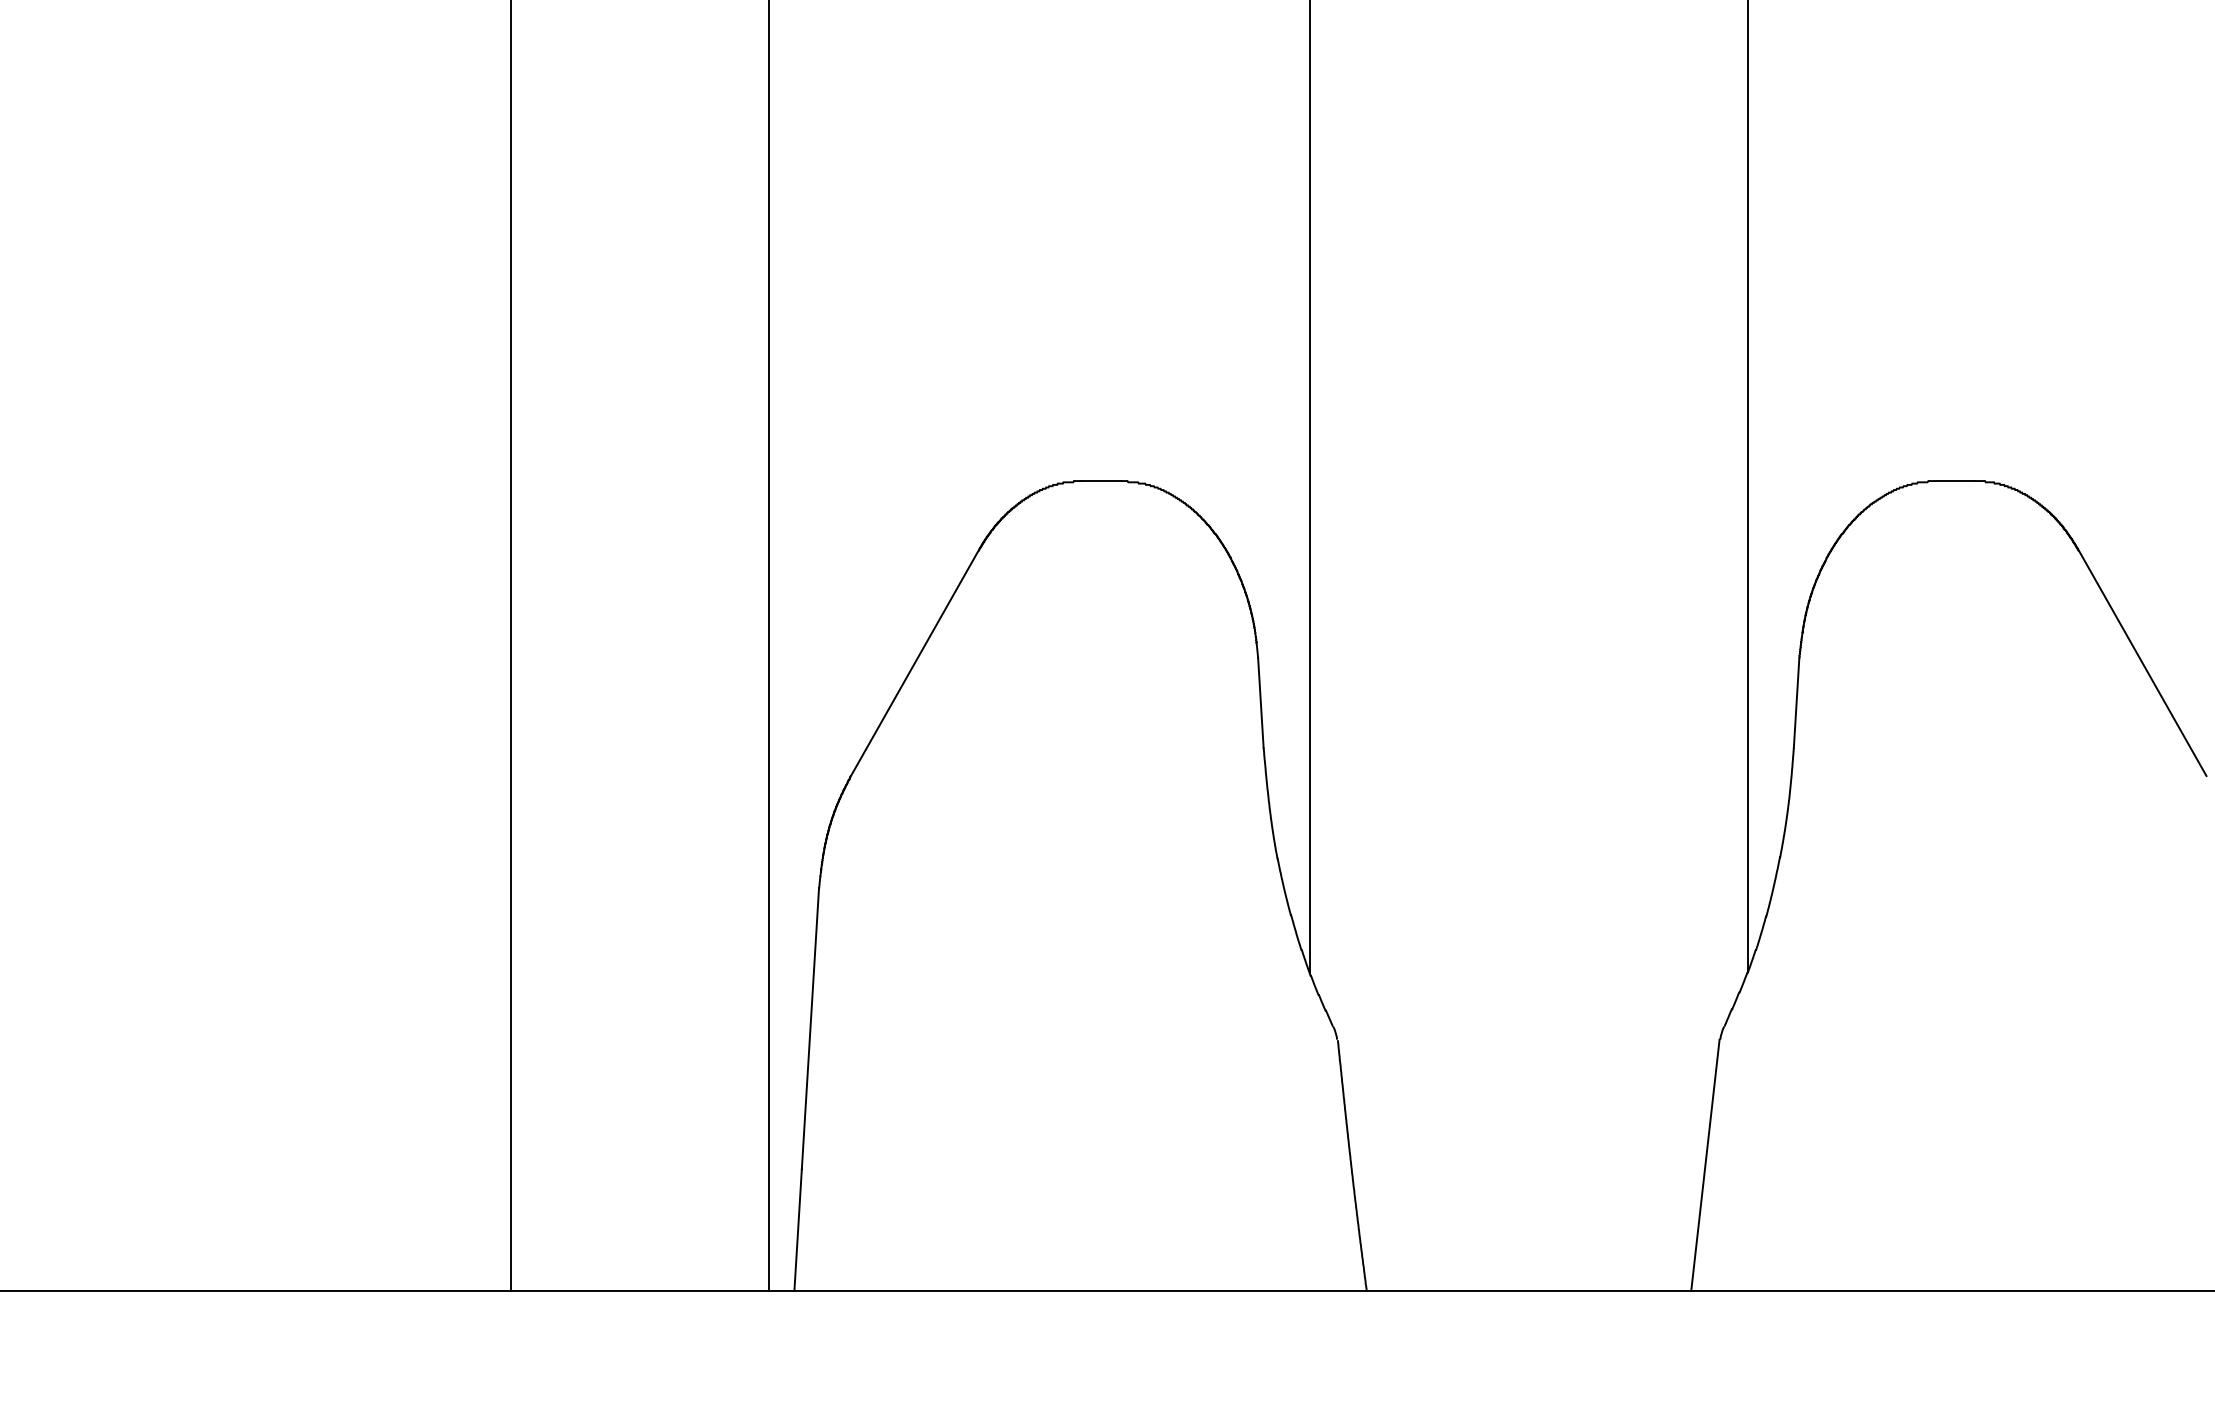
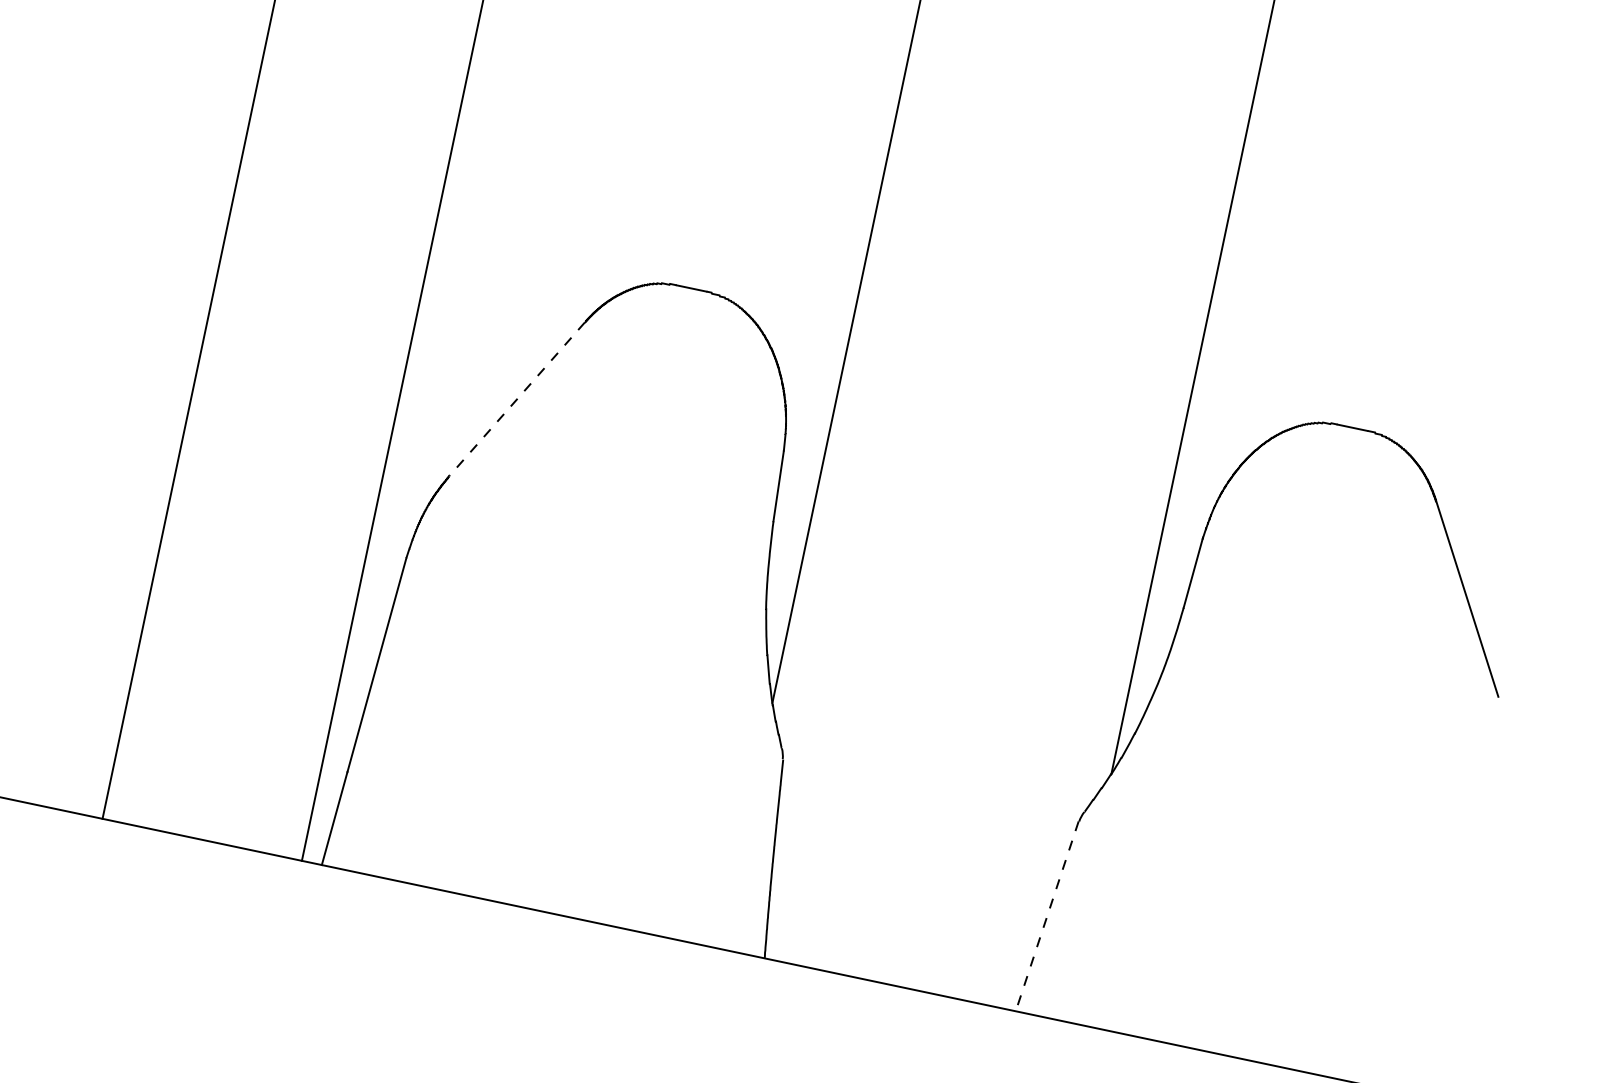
line: (914, 663) -> (517, 399), solid -> dashed
line: (1705, 1165) -> (1047, 916), solid -> dashed

